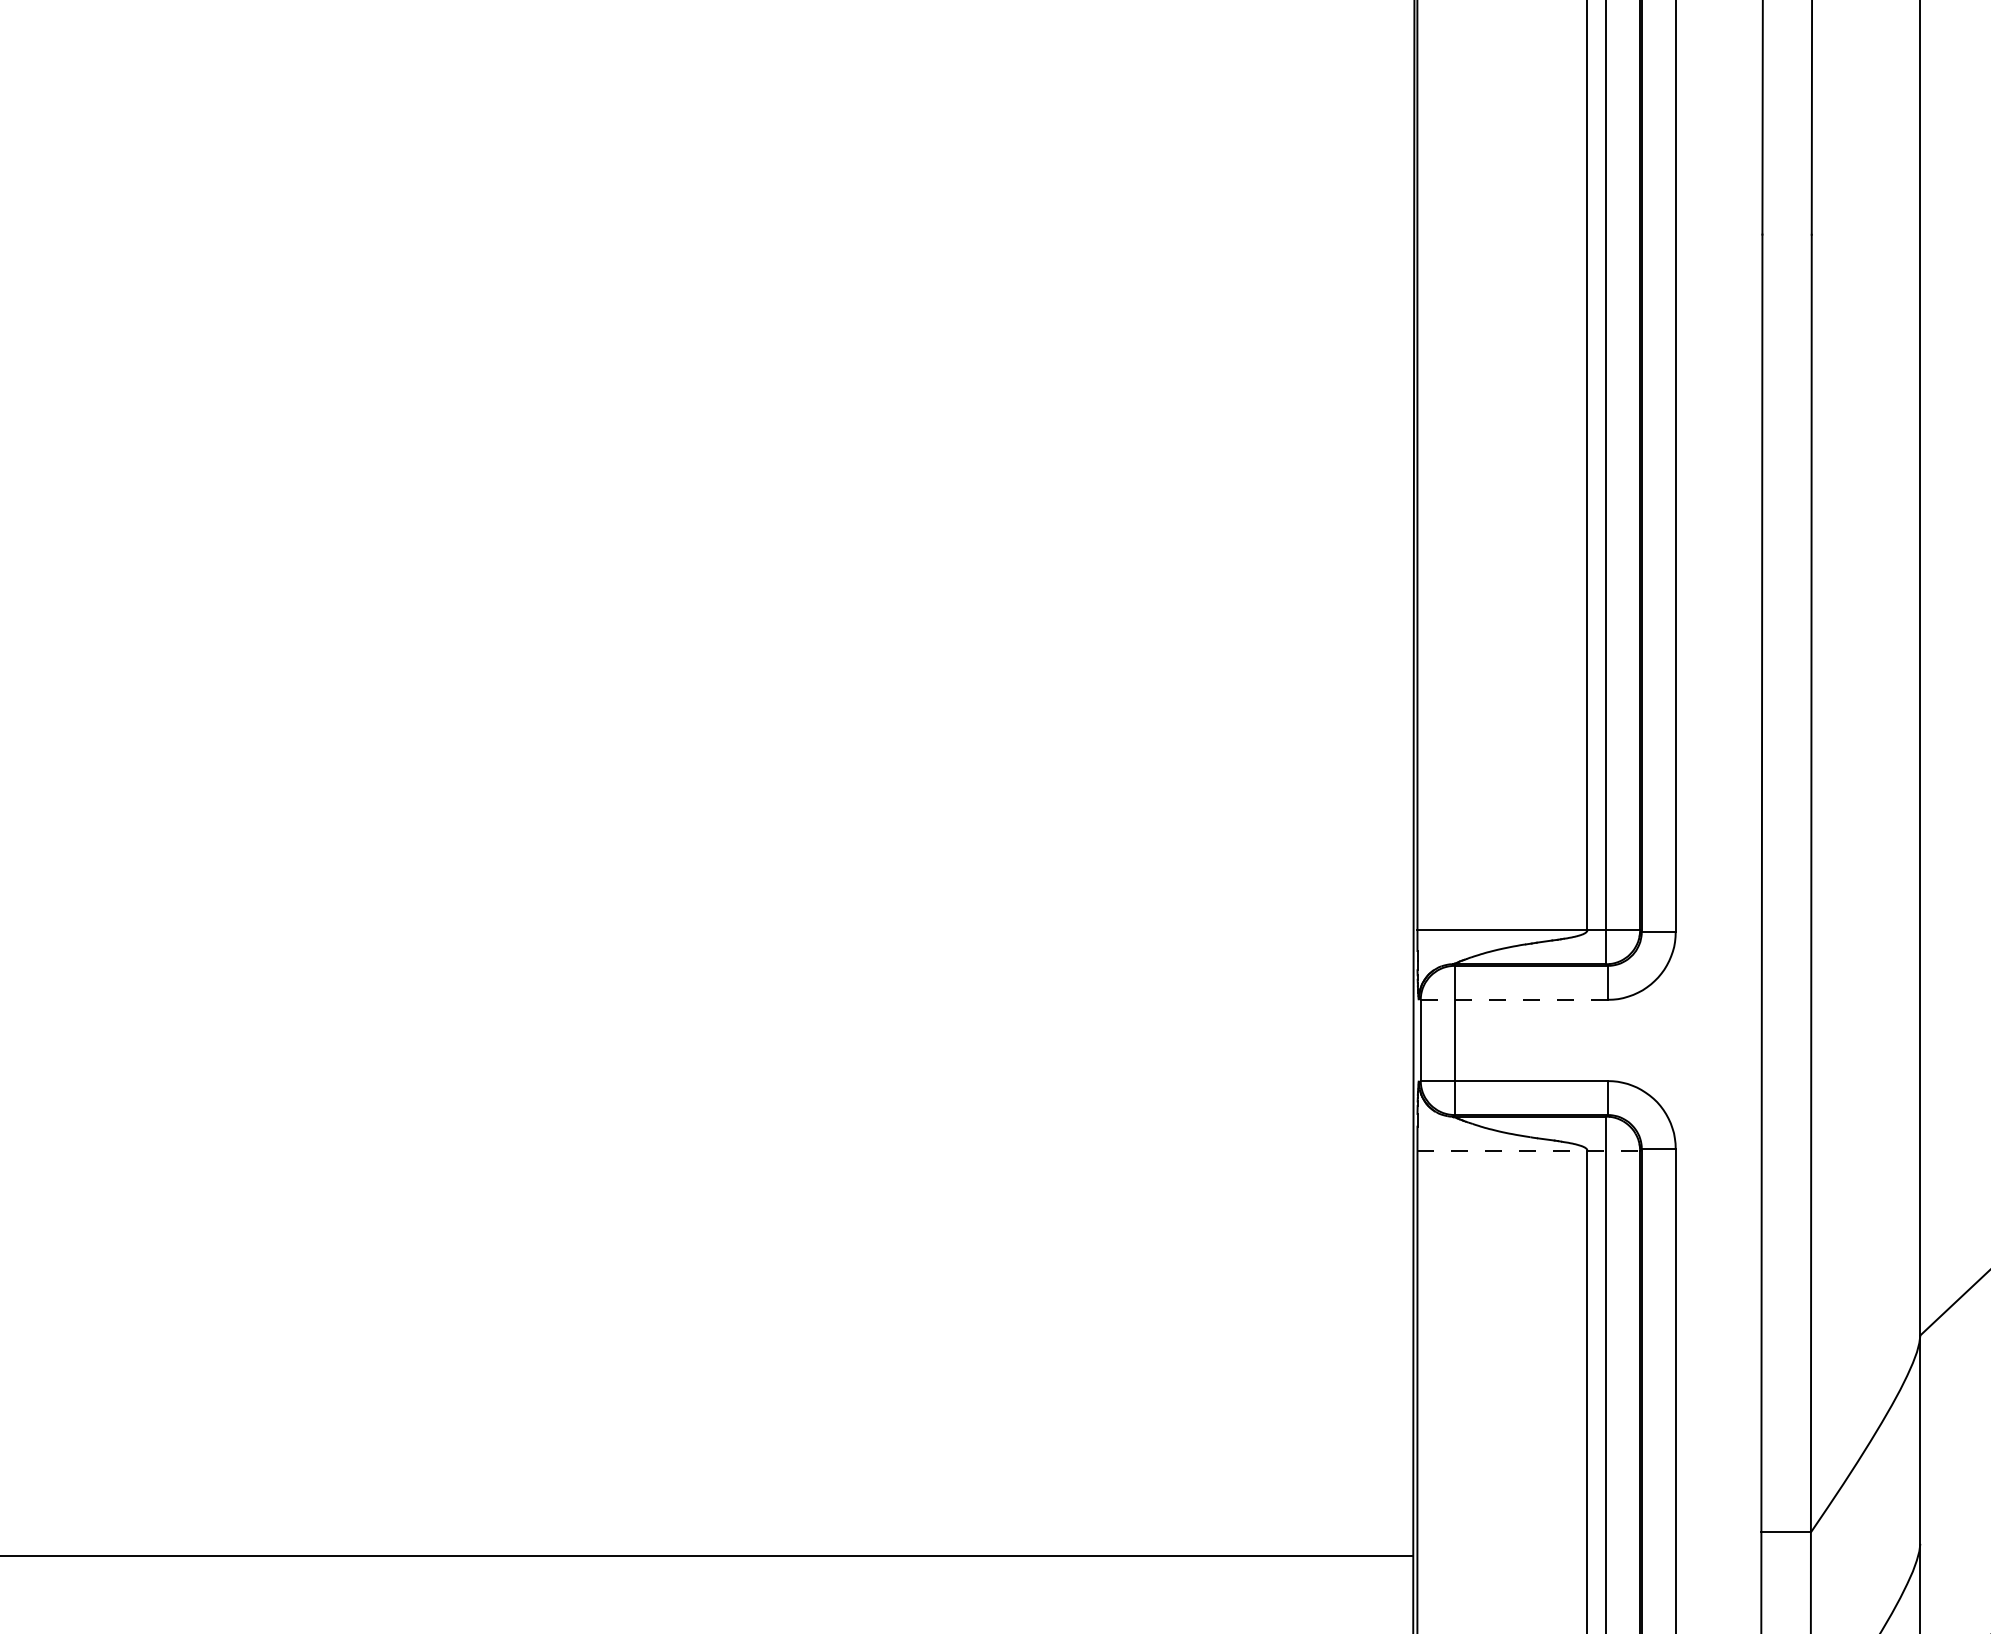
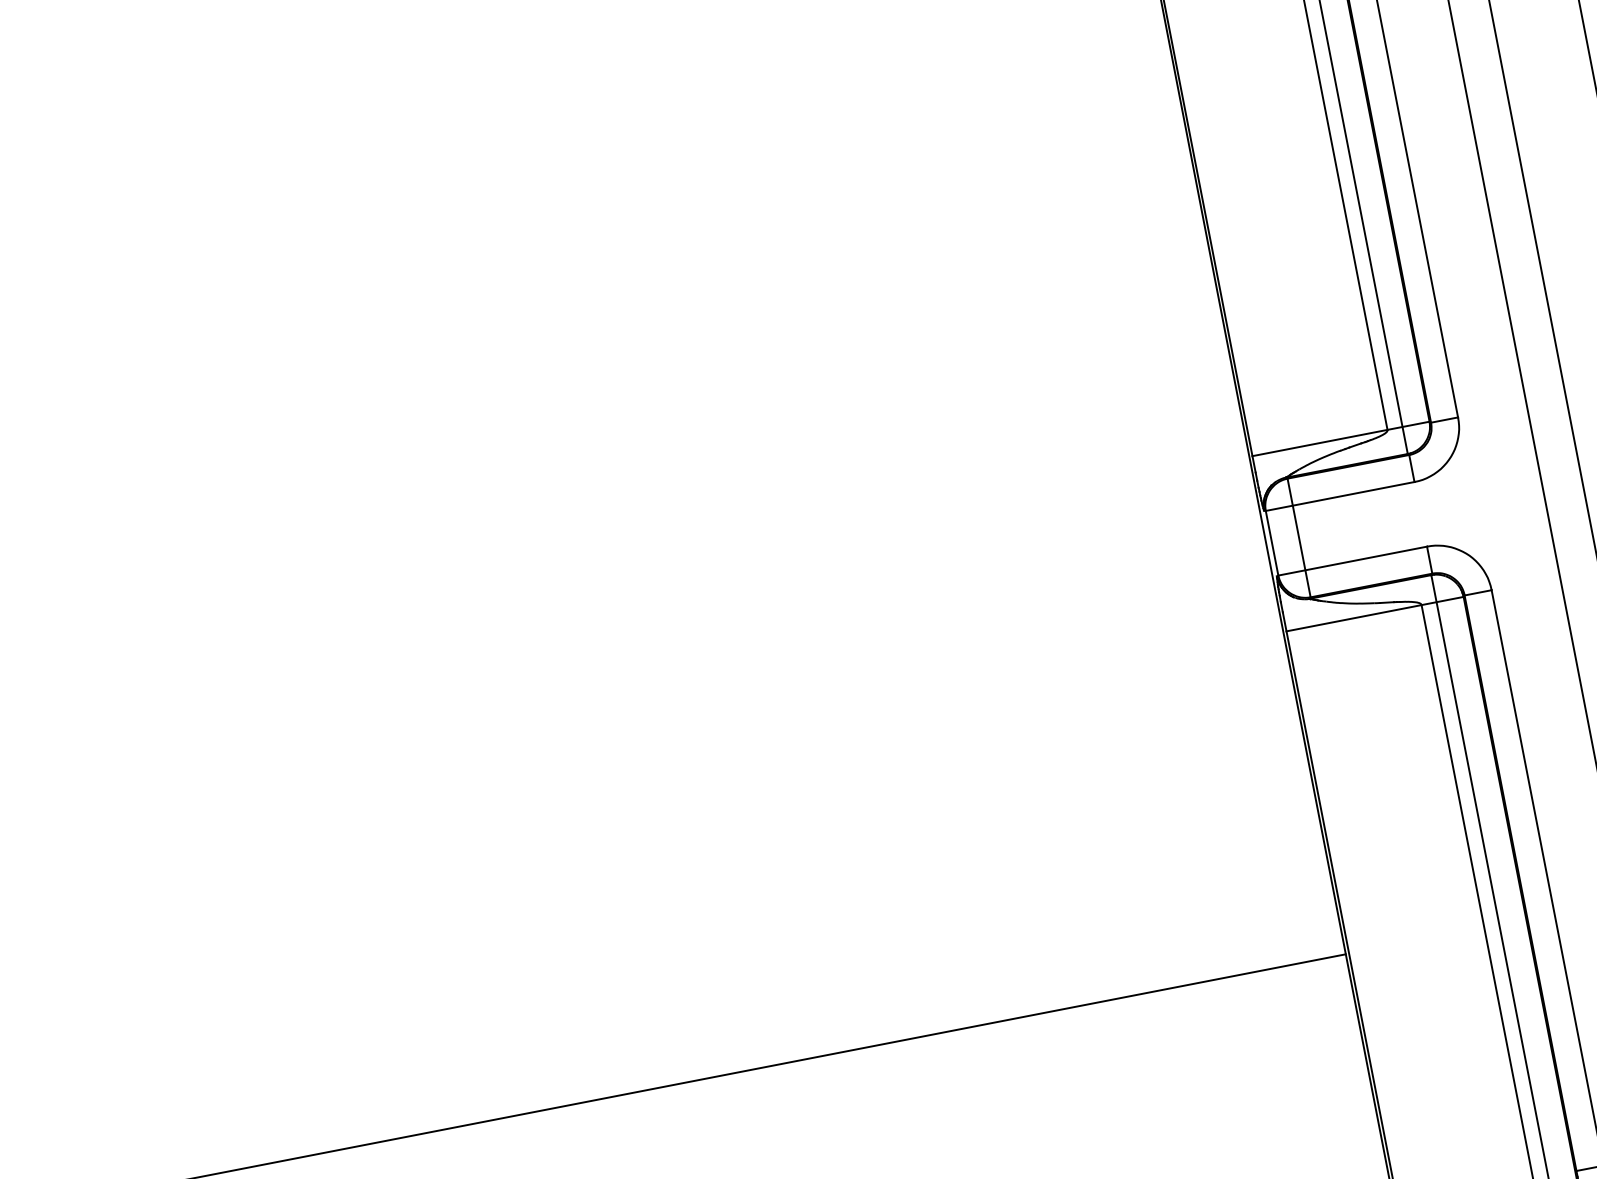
line: (1514, 999) -> (1340, 496), dashed -> solid
line: (1529, 1150) -> (1375, 613), dashed -> solid

